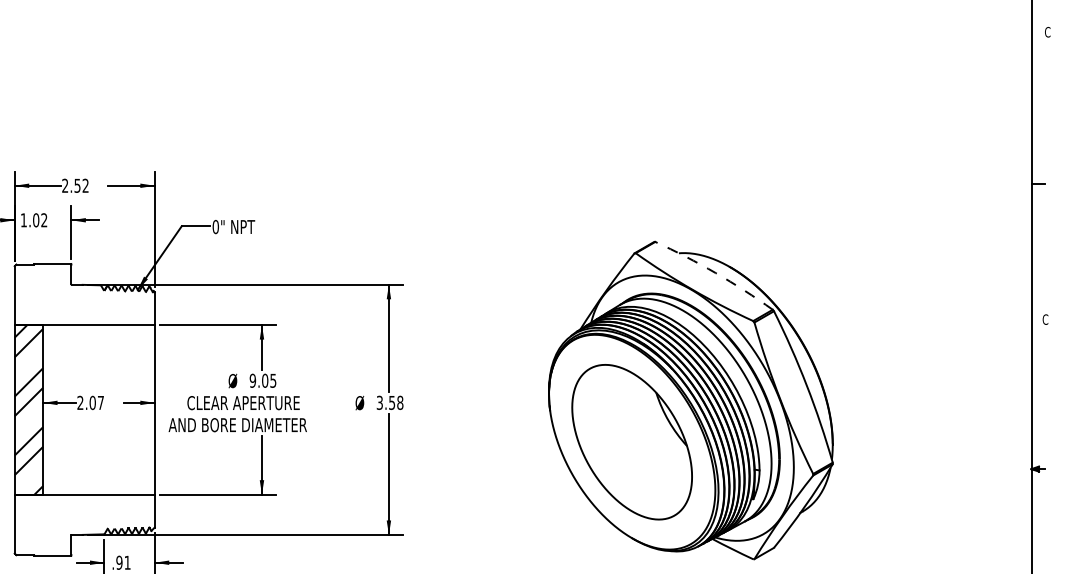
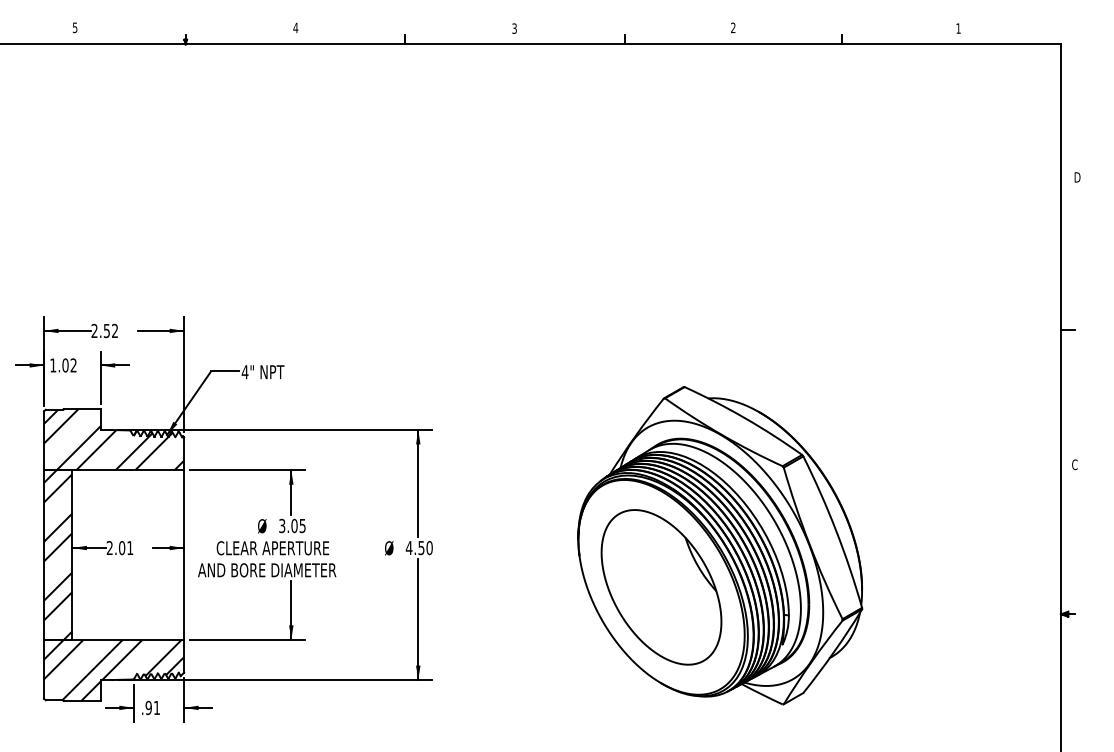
text: (1048, 32) -> (1077, 177), C -> D
text: (215, 227) -> (244, 372), 0" -> 4"
arc: (716, 273) -> (745, 418), dashed -> solid
hatch: (85, 294) -> (114, 439), added
text: (253, 380) -> (282, 525), 9.05 -> 3.05
text: (101, 402) -> (130, 547), 2.07 -> 2.01
text: (389, 402) -> (418, 547), 3.58 -> 4.50
hatch: (85, 524) -> (114, 669), added

